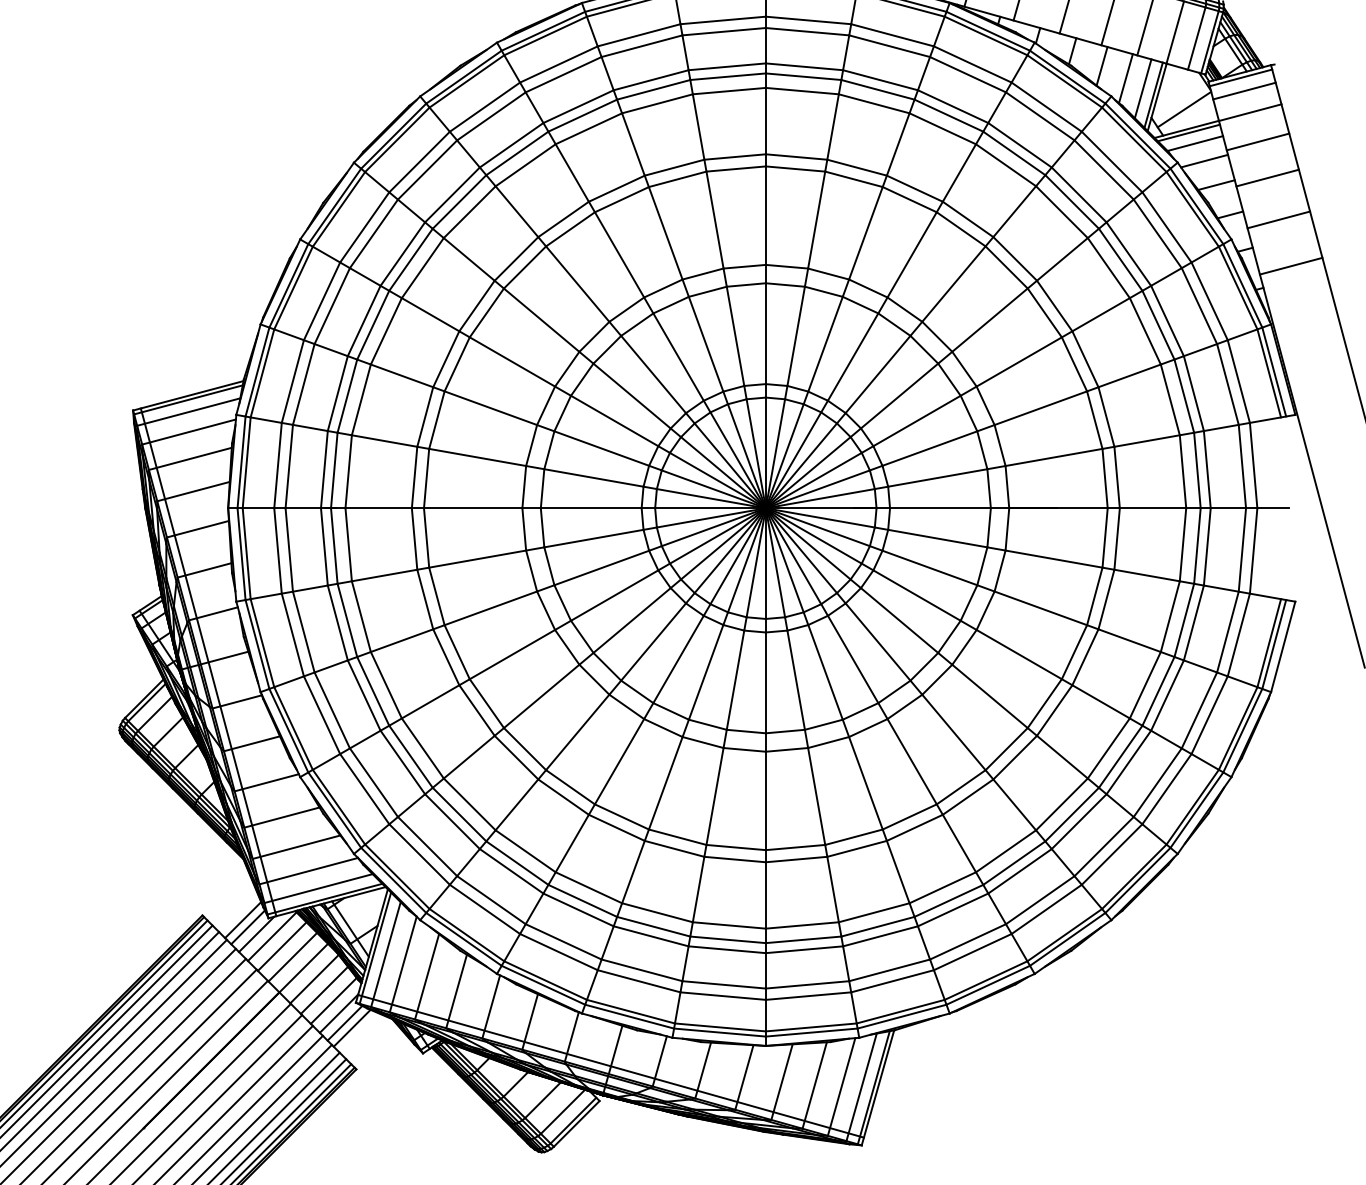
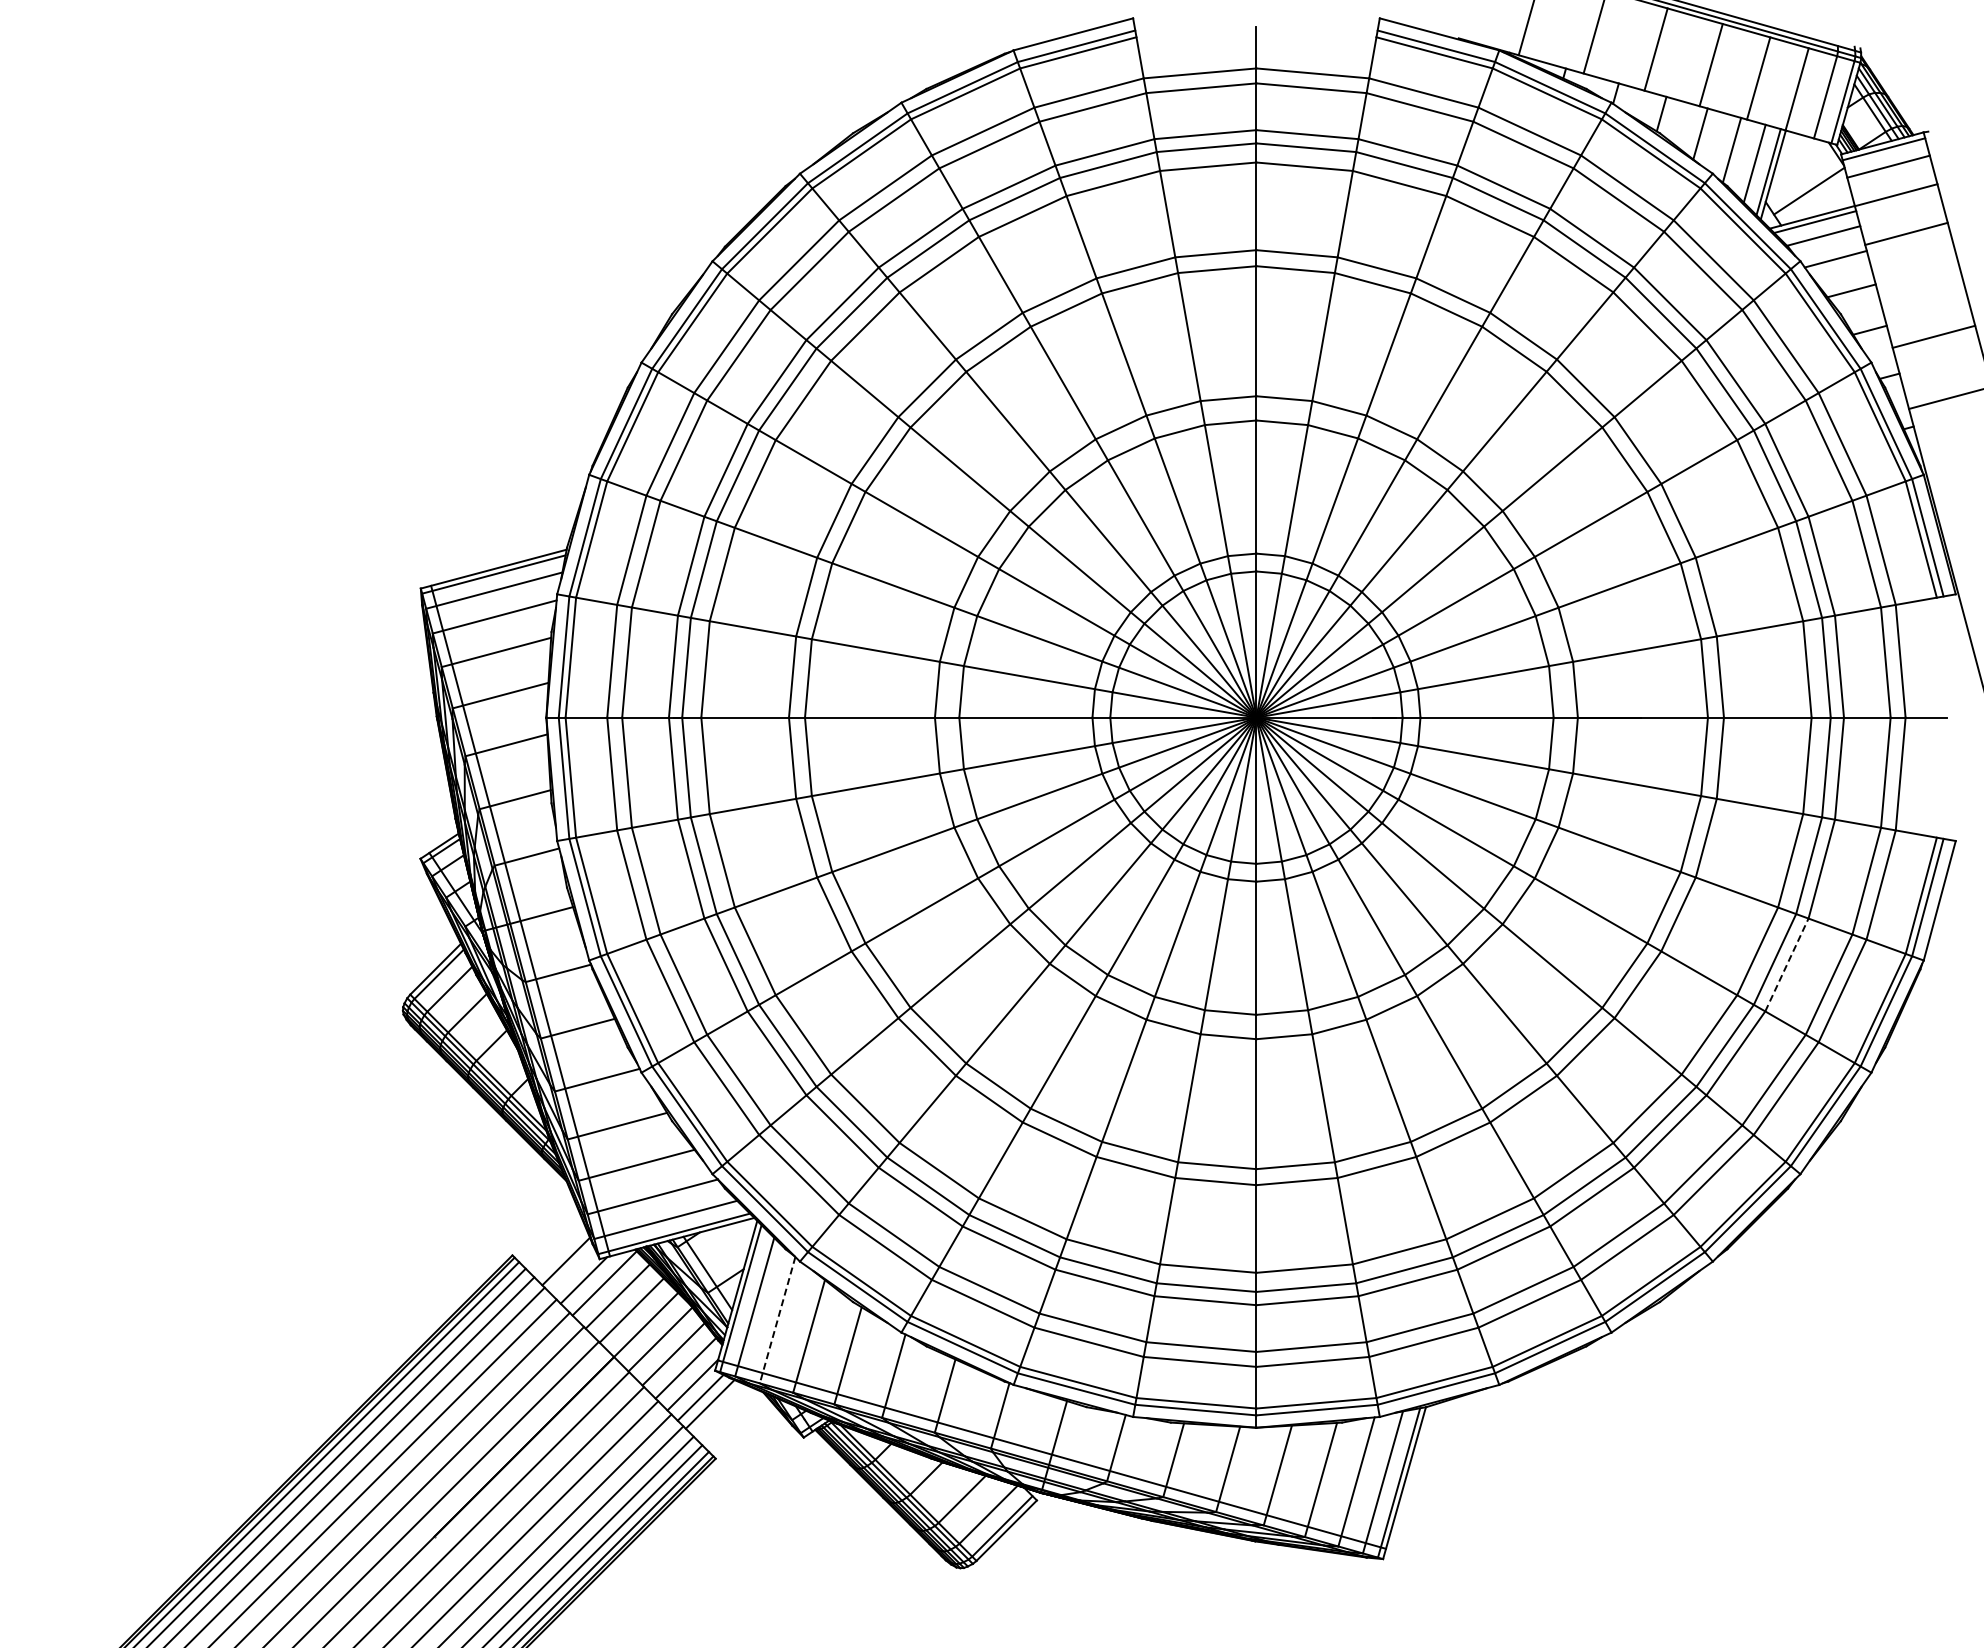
line: (1267, 178) -> (1918, 281), removed
line: (1167, 695) -> (1787, 964), solid -> dashed
line: (247, 927) -> (572, 1271), removed
line: (403, 964) -> (777, 1320), solid -> dashed

